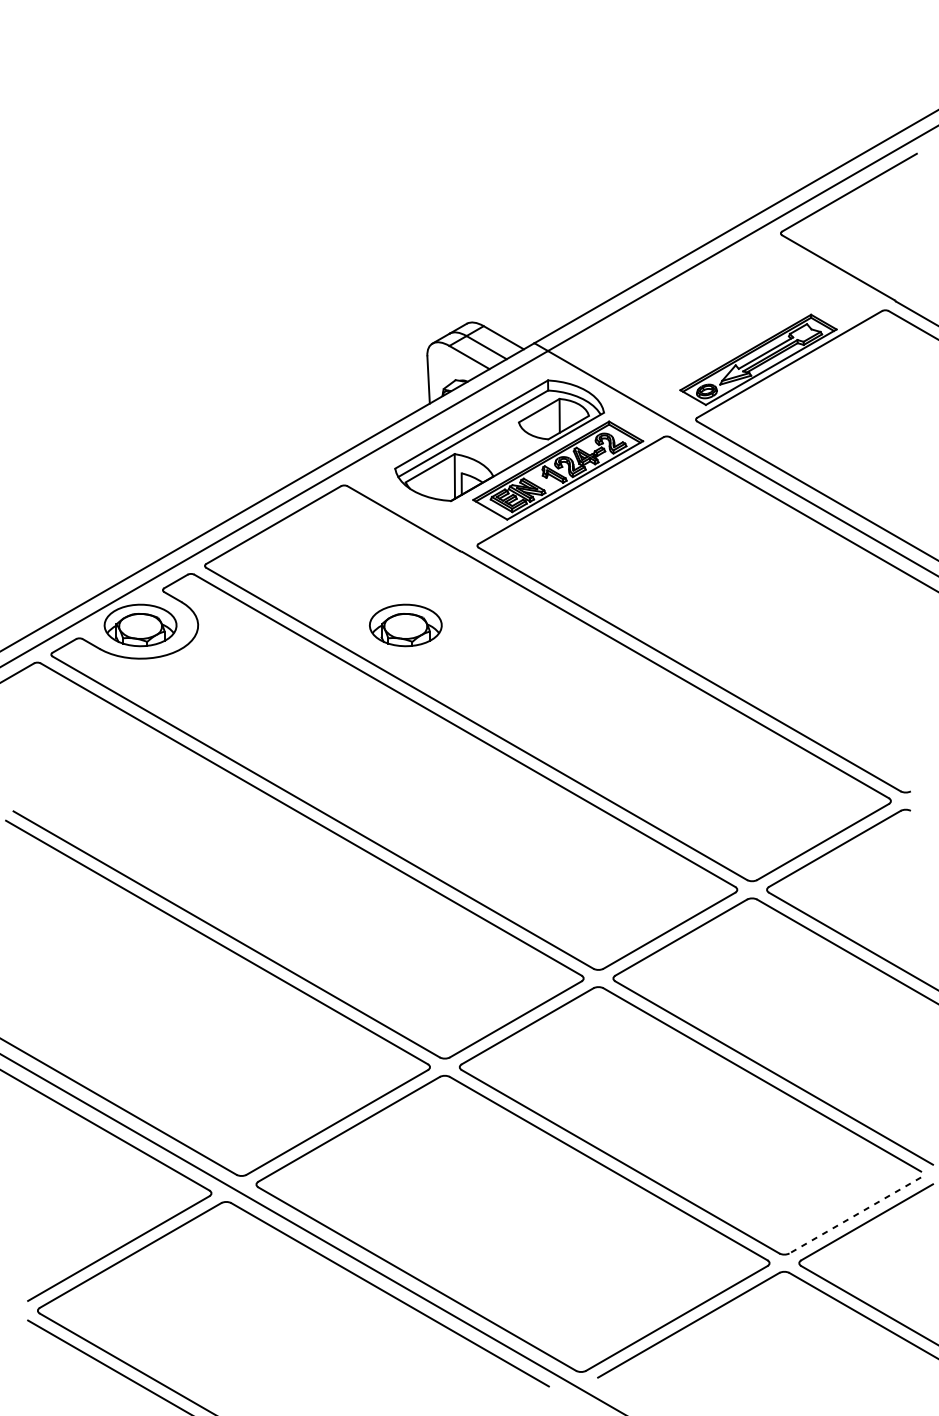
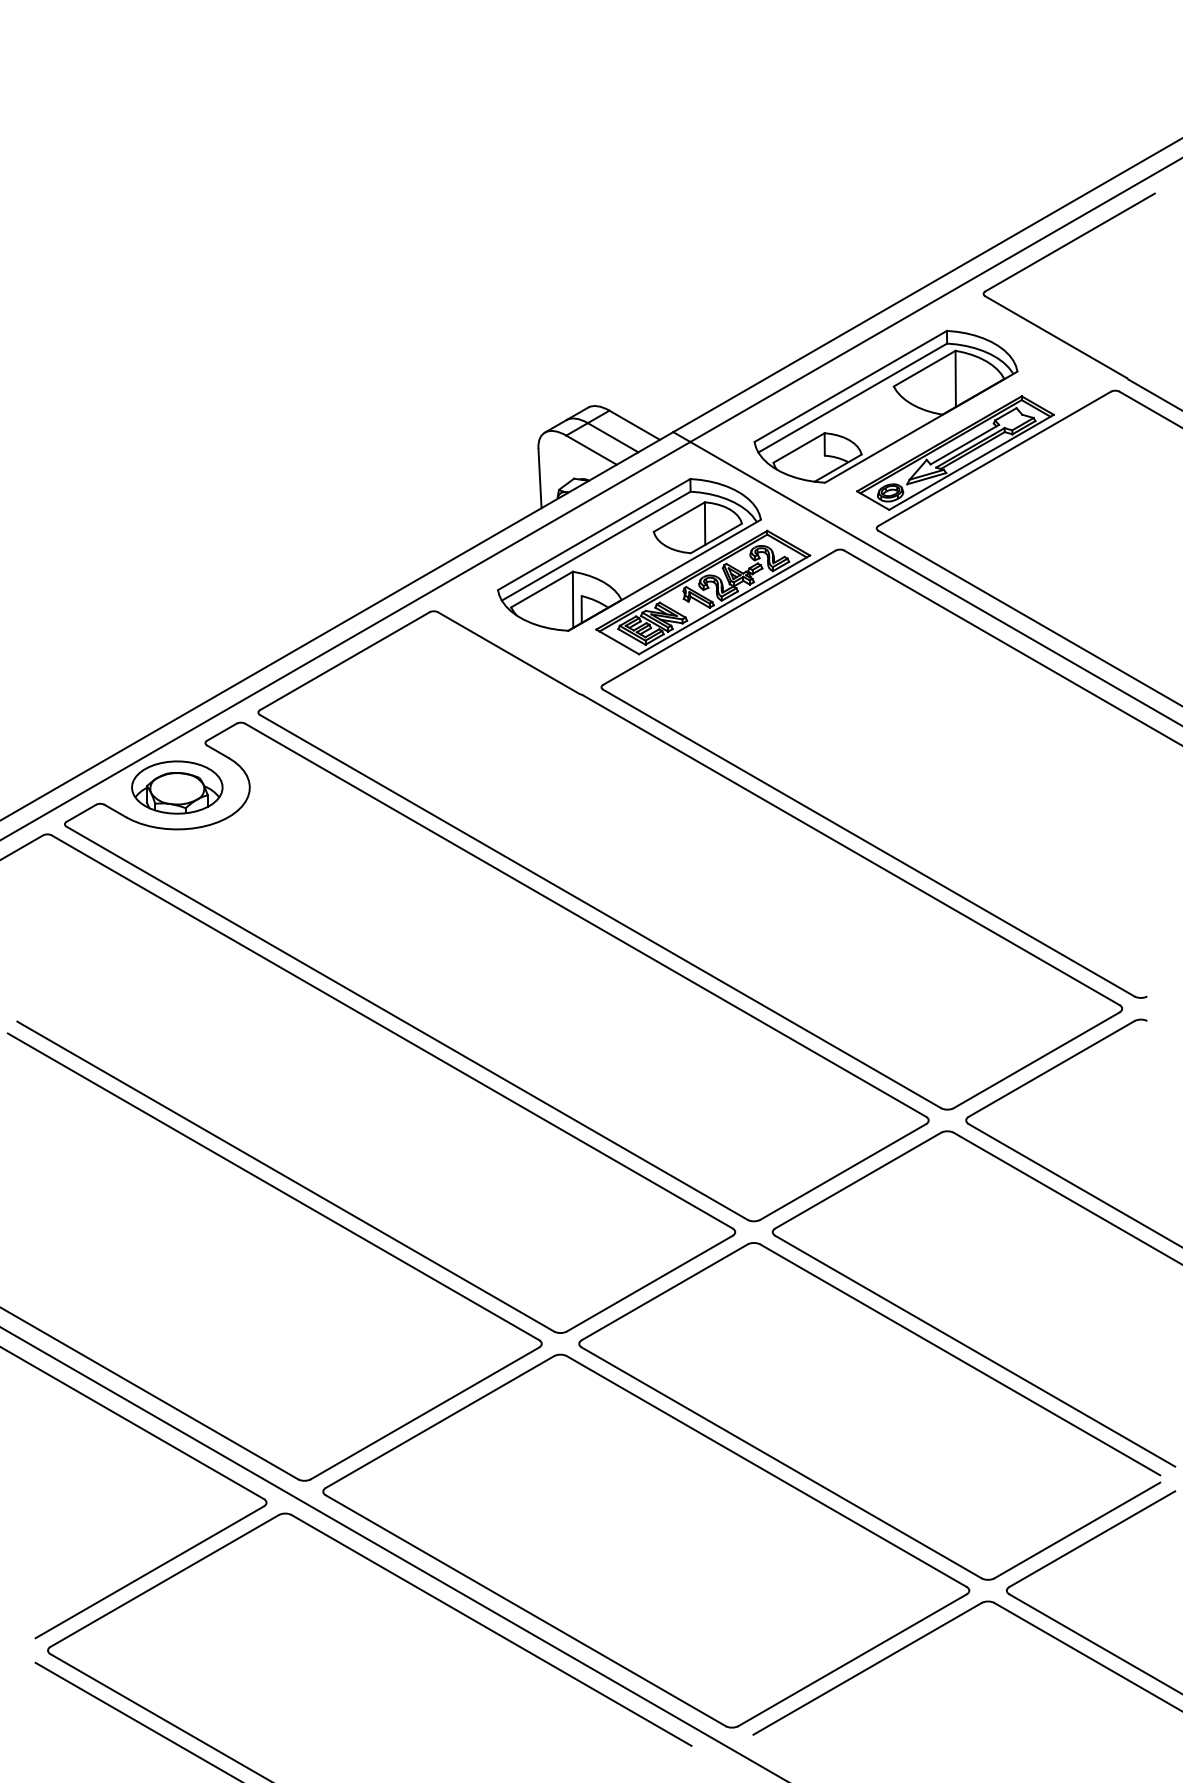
part: (702, 322) -> (885, 406), added
part: (405, 625) -> (511, 787), removed
line: (855, 1215) -> (1077, 1530), dashed -> solid

